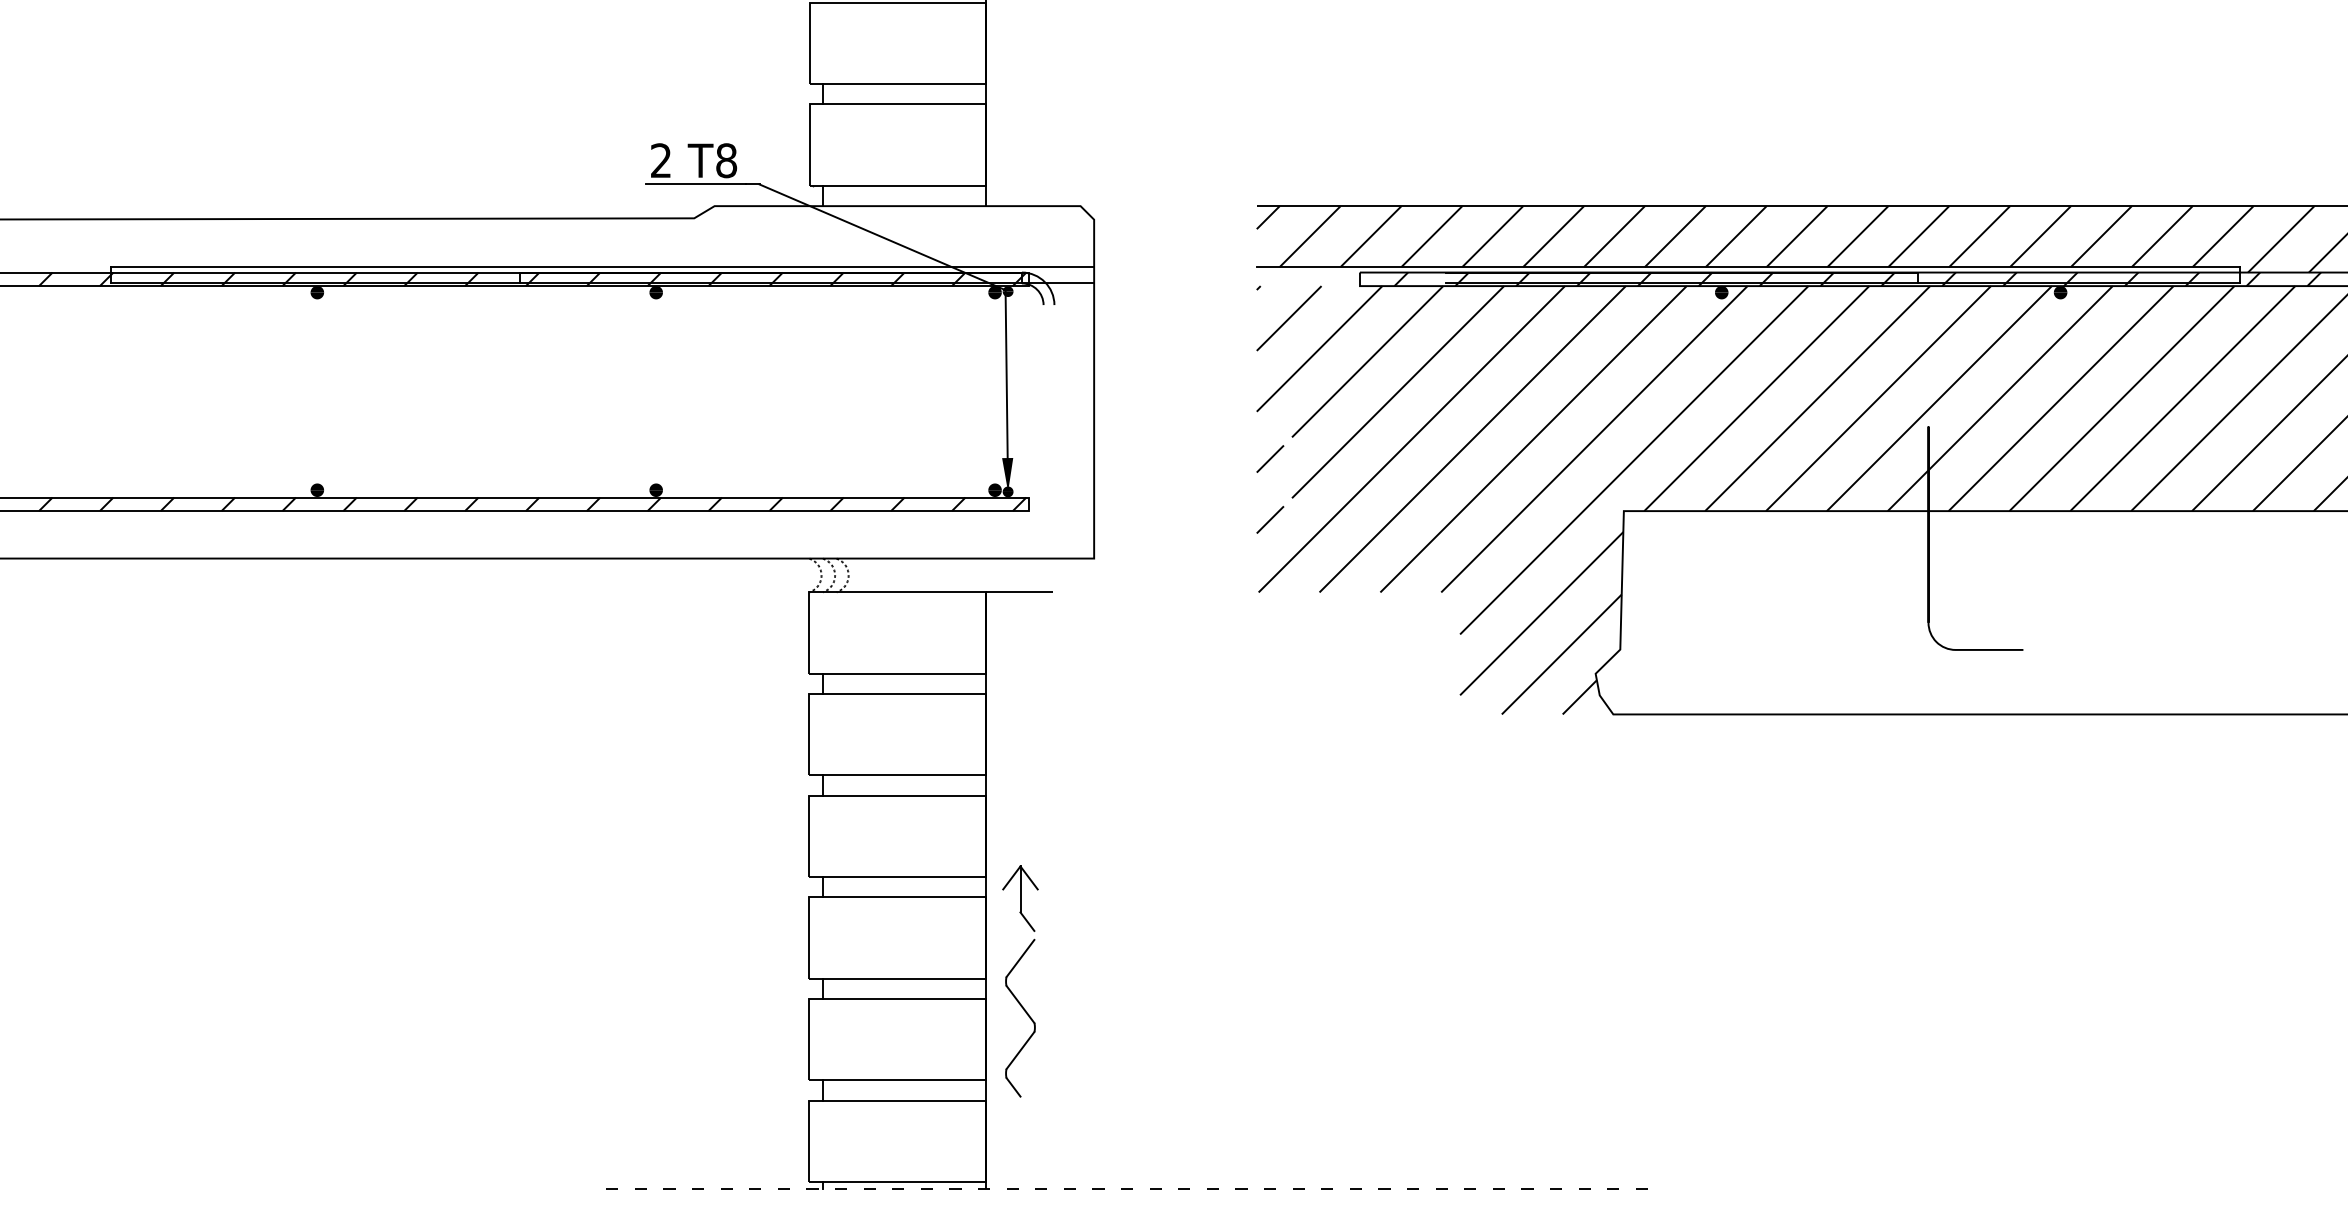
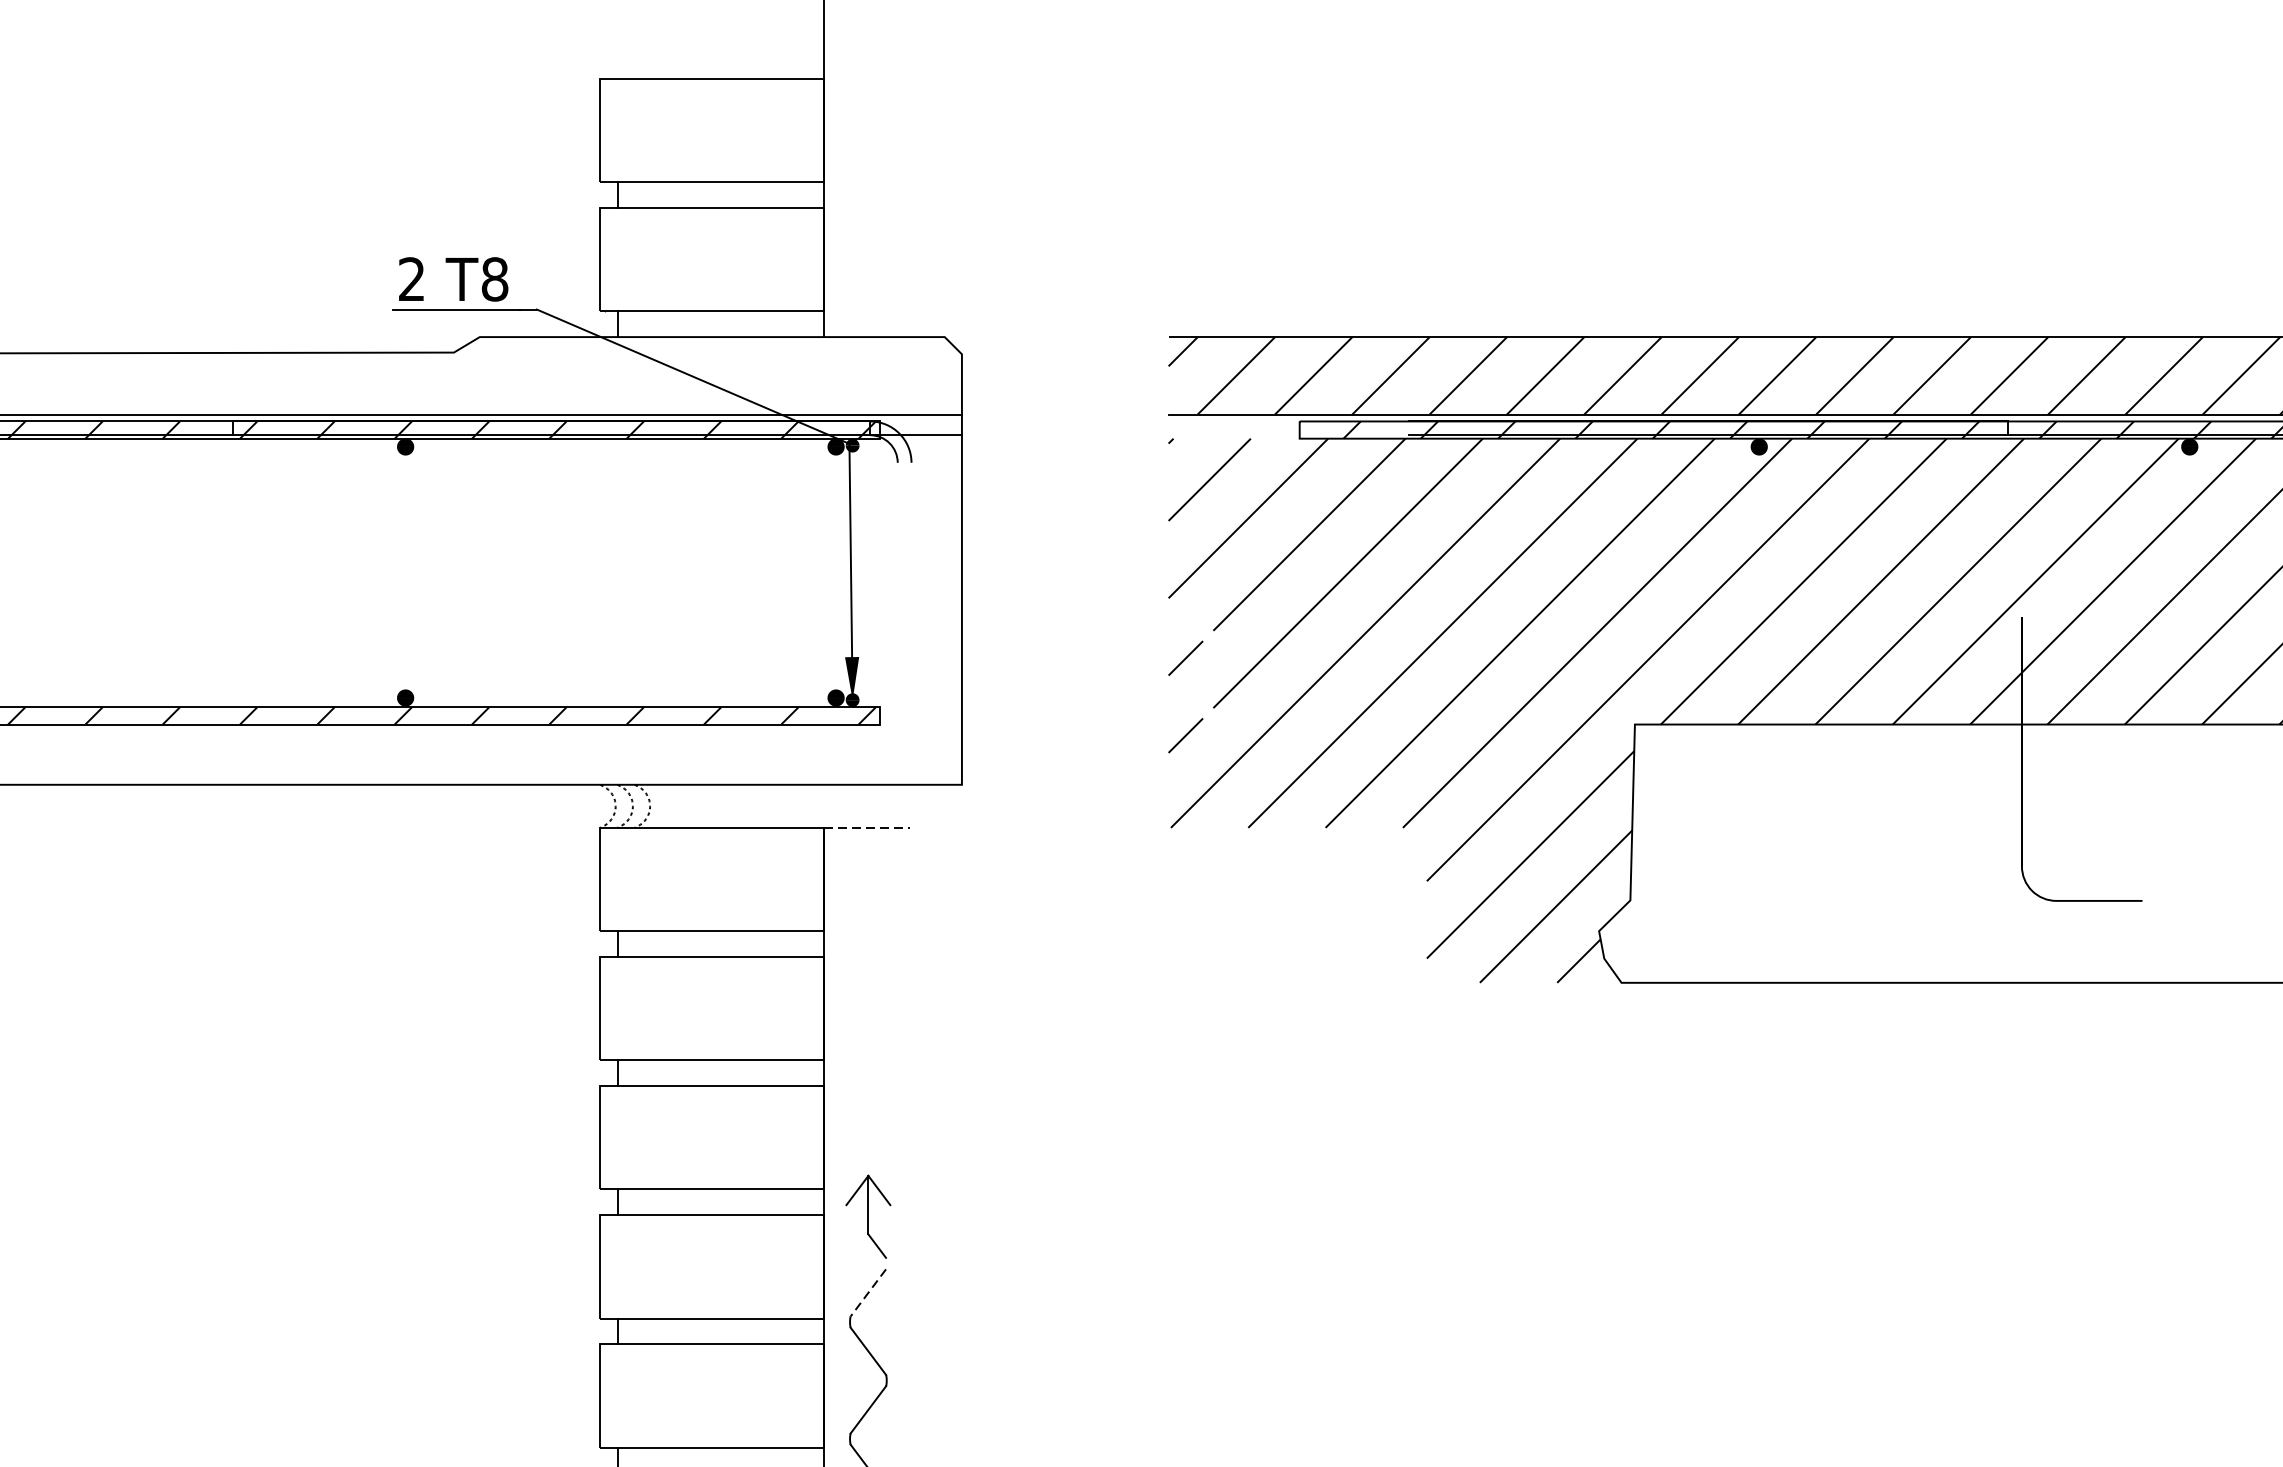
line: (1019, 592) -> (867, 827), solid -> dashed
line: (1020, 958) -> (868, 1292), solid -> dashed

